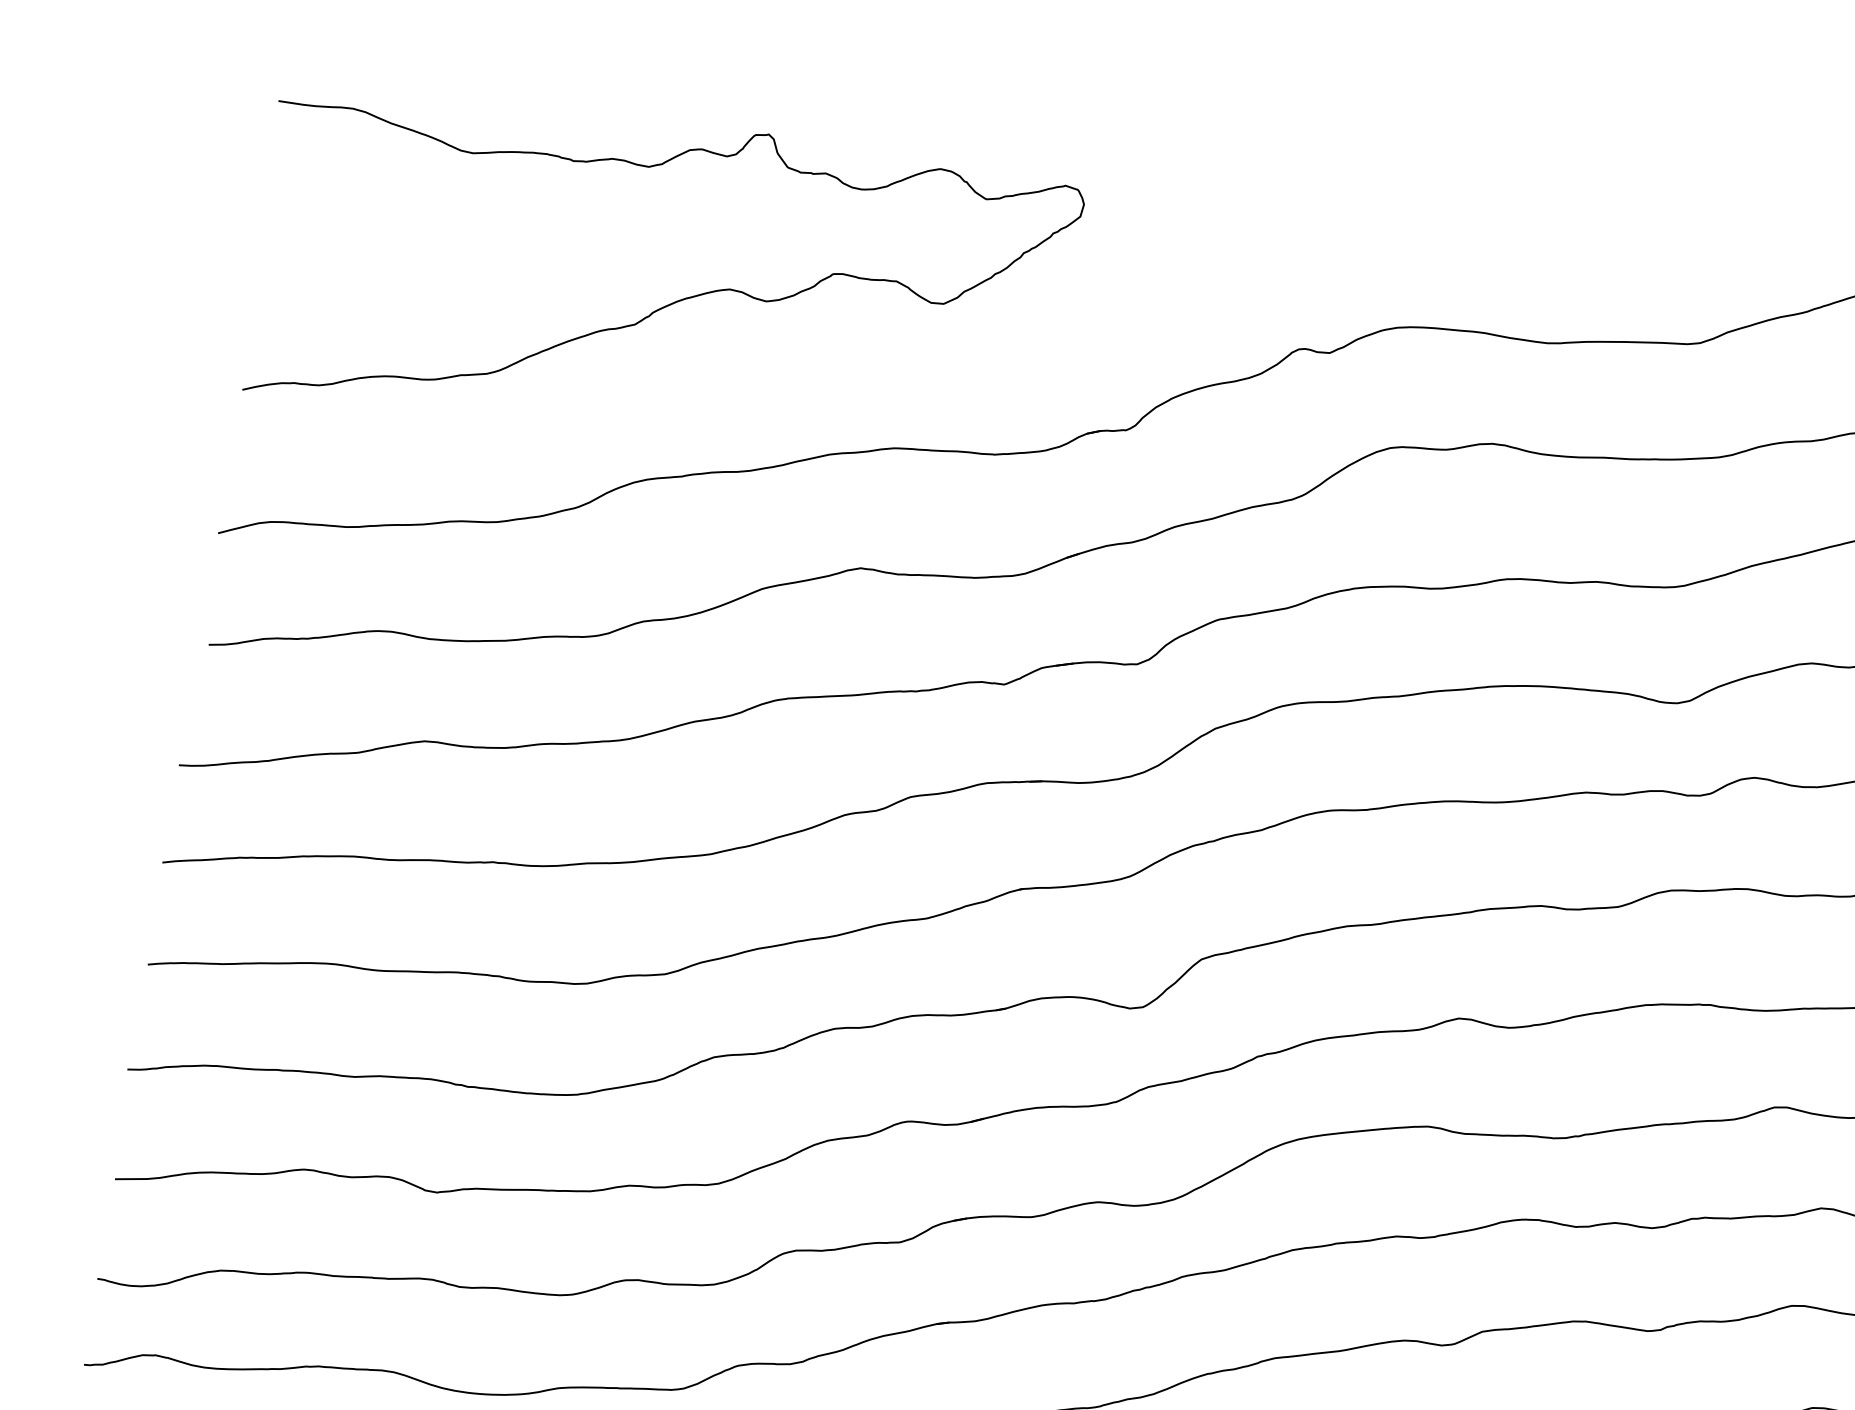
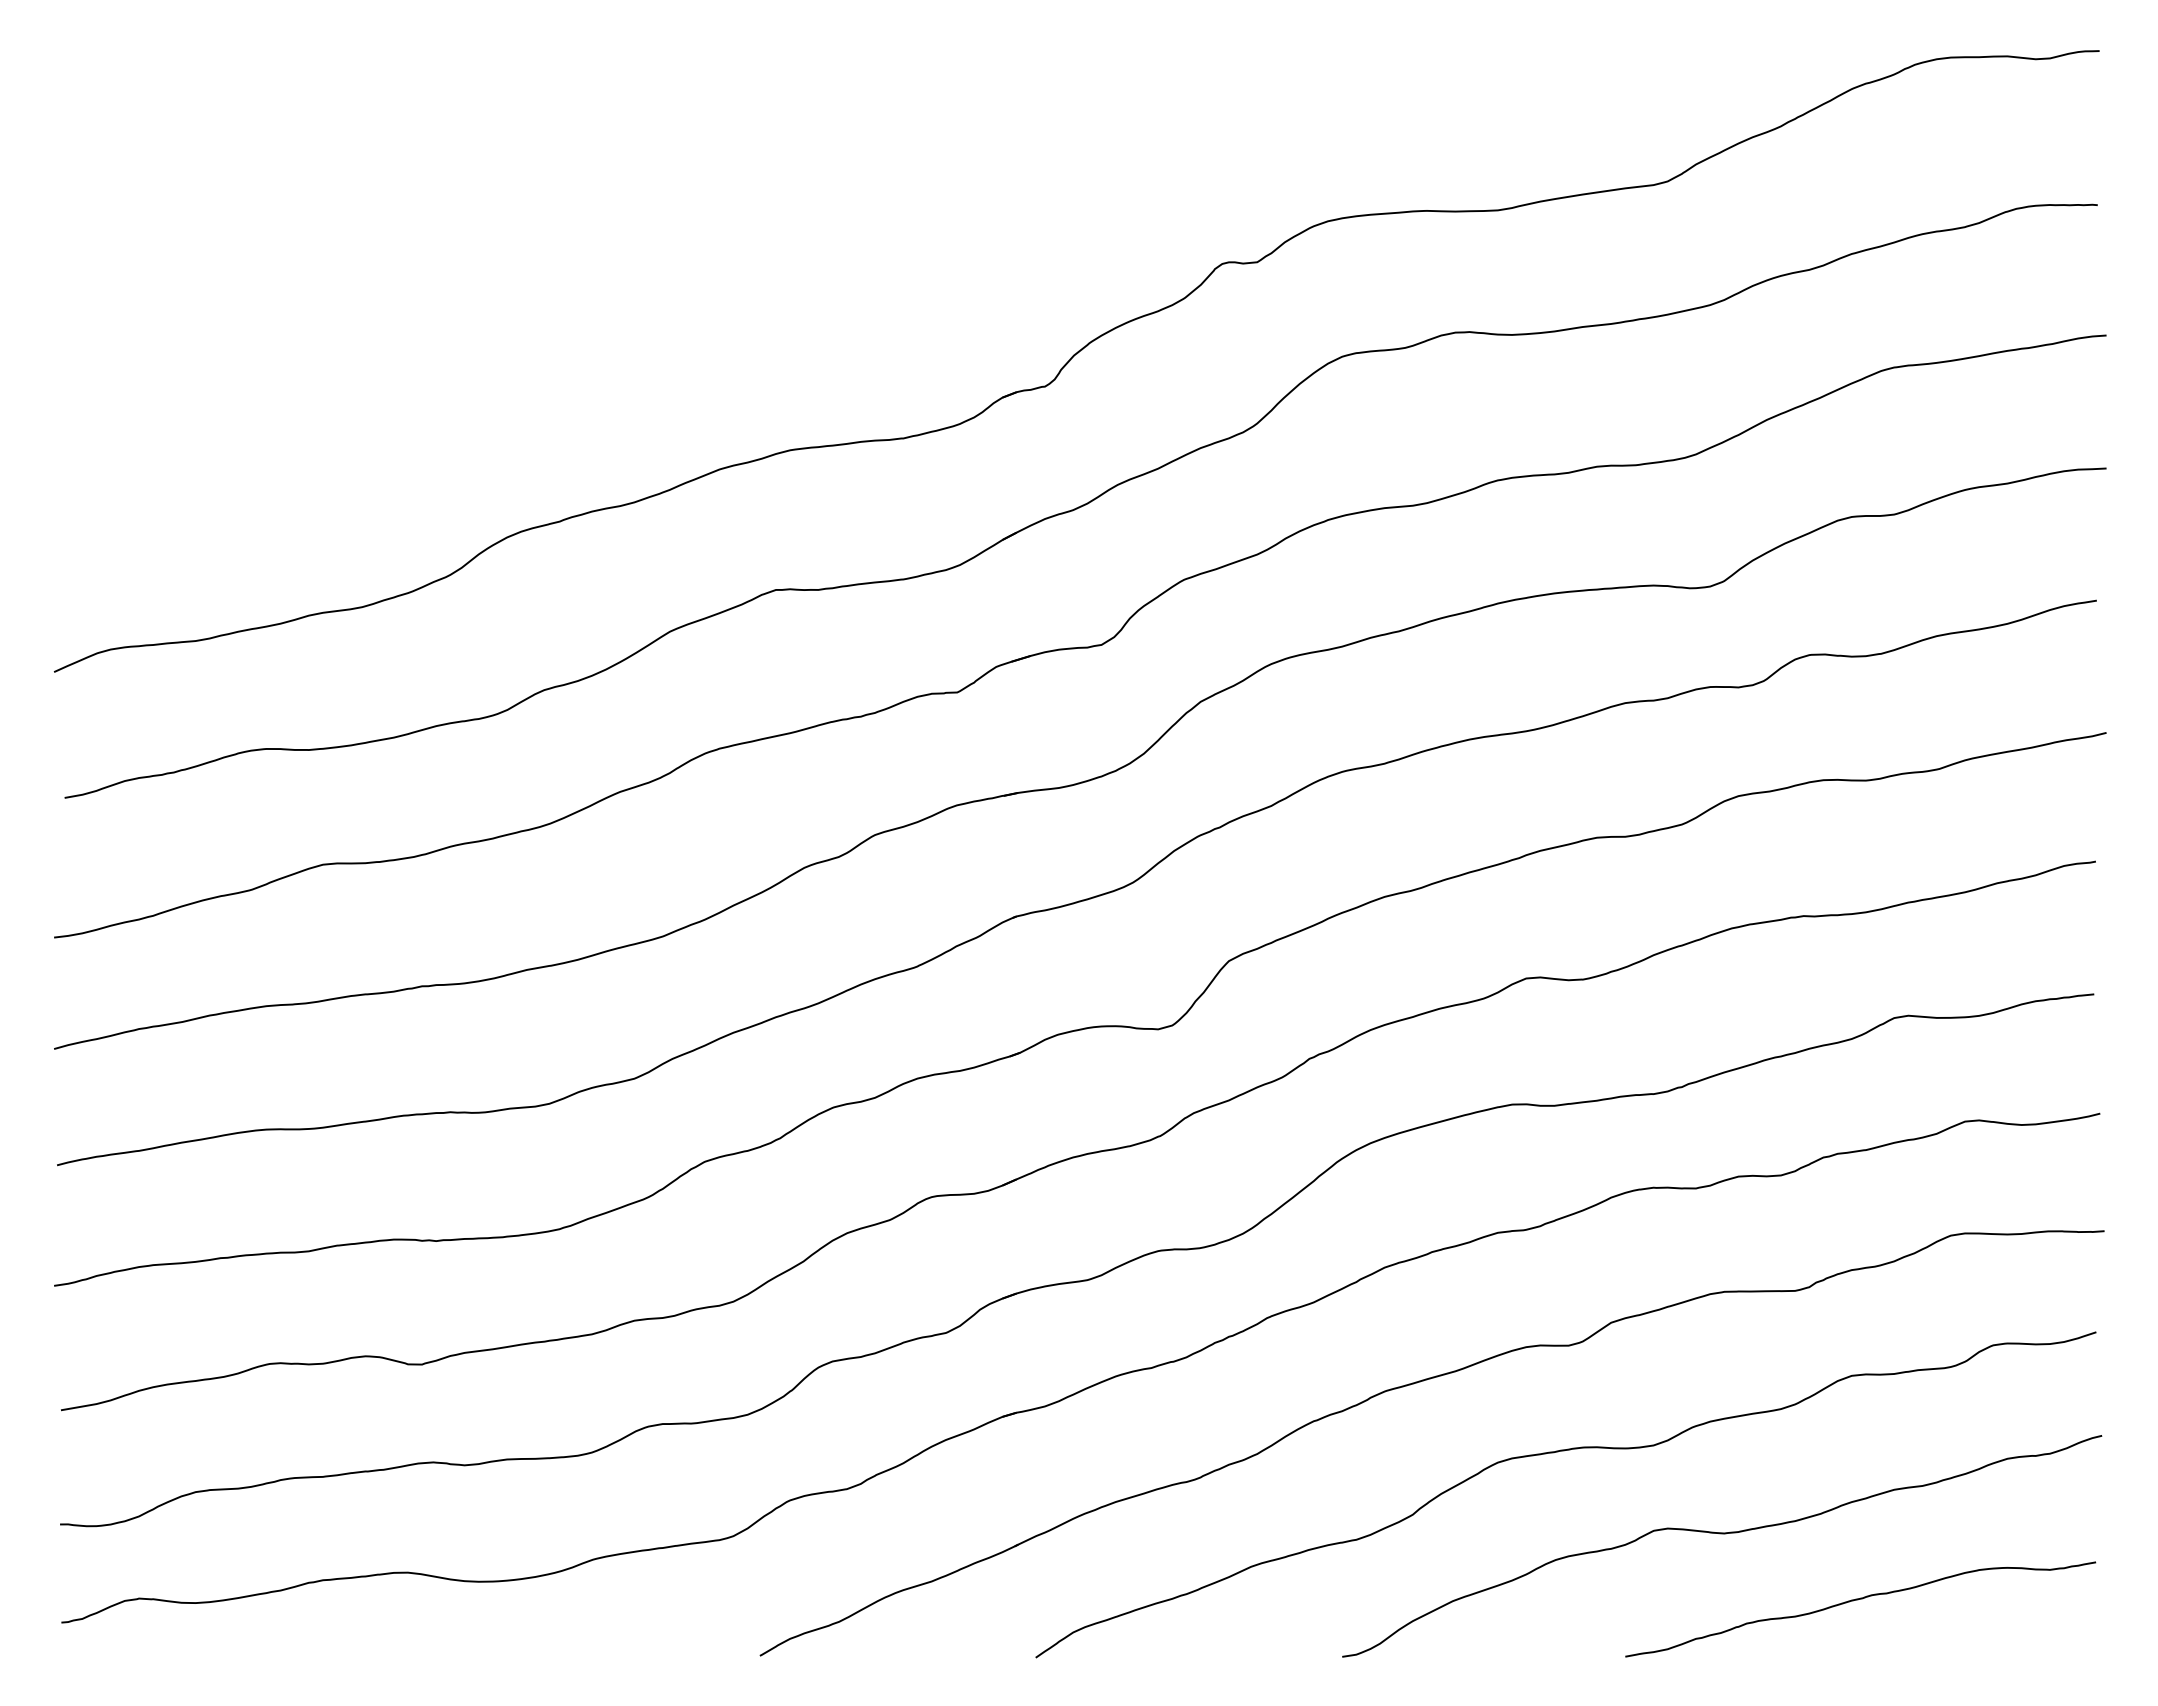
curve: (666, 304) -> (510, 333), removed

